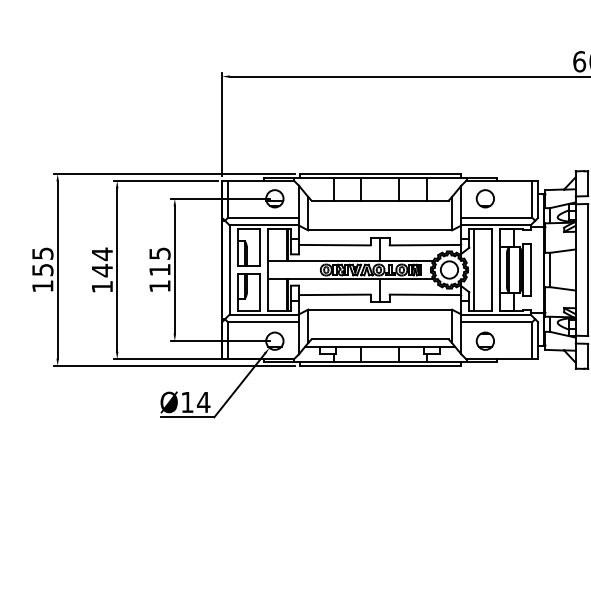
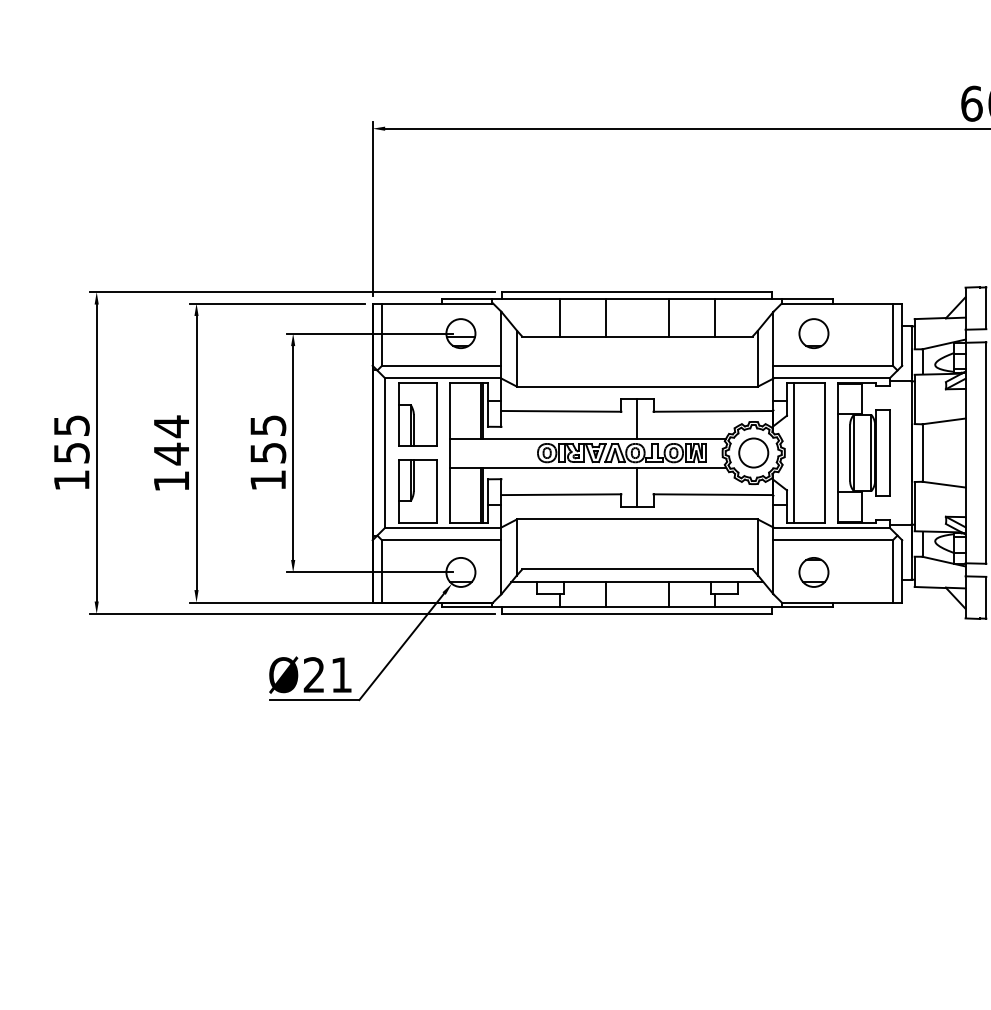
text: (159, 270) -> (267, 453), 115 -> 155
text: (195, 401) -> (327, 673), Ø14 -> Ø21

